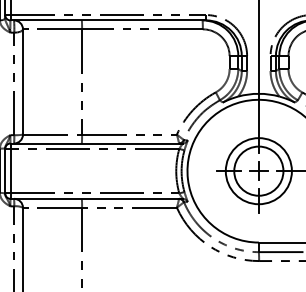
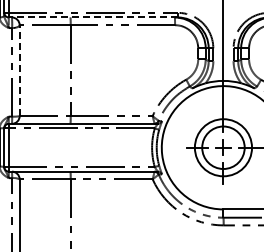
line: (107, 20) -> (92, 17), solid -> dashed
line: (22, 81) -> (19, 70), solid -> dashed

